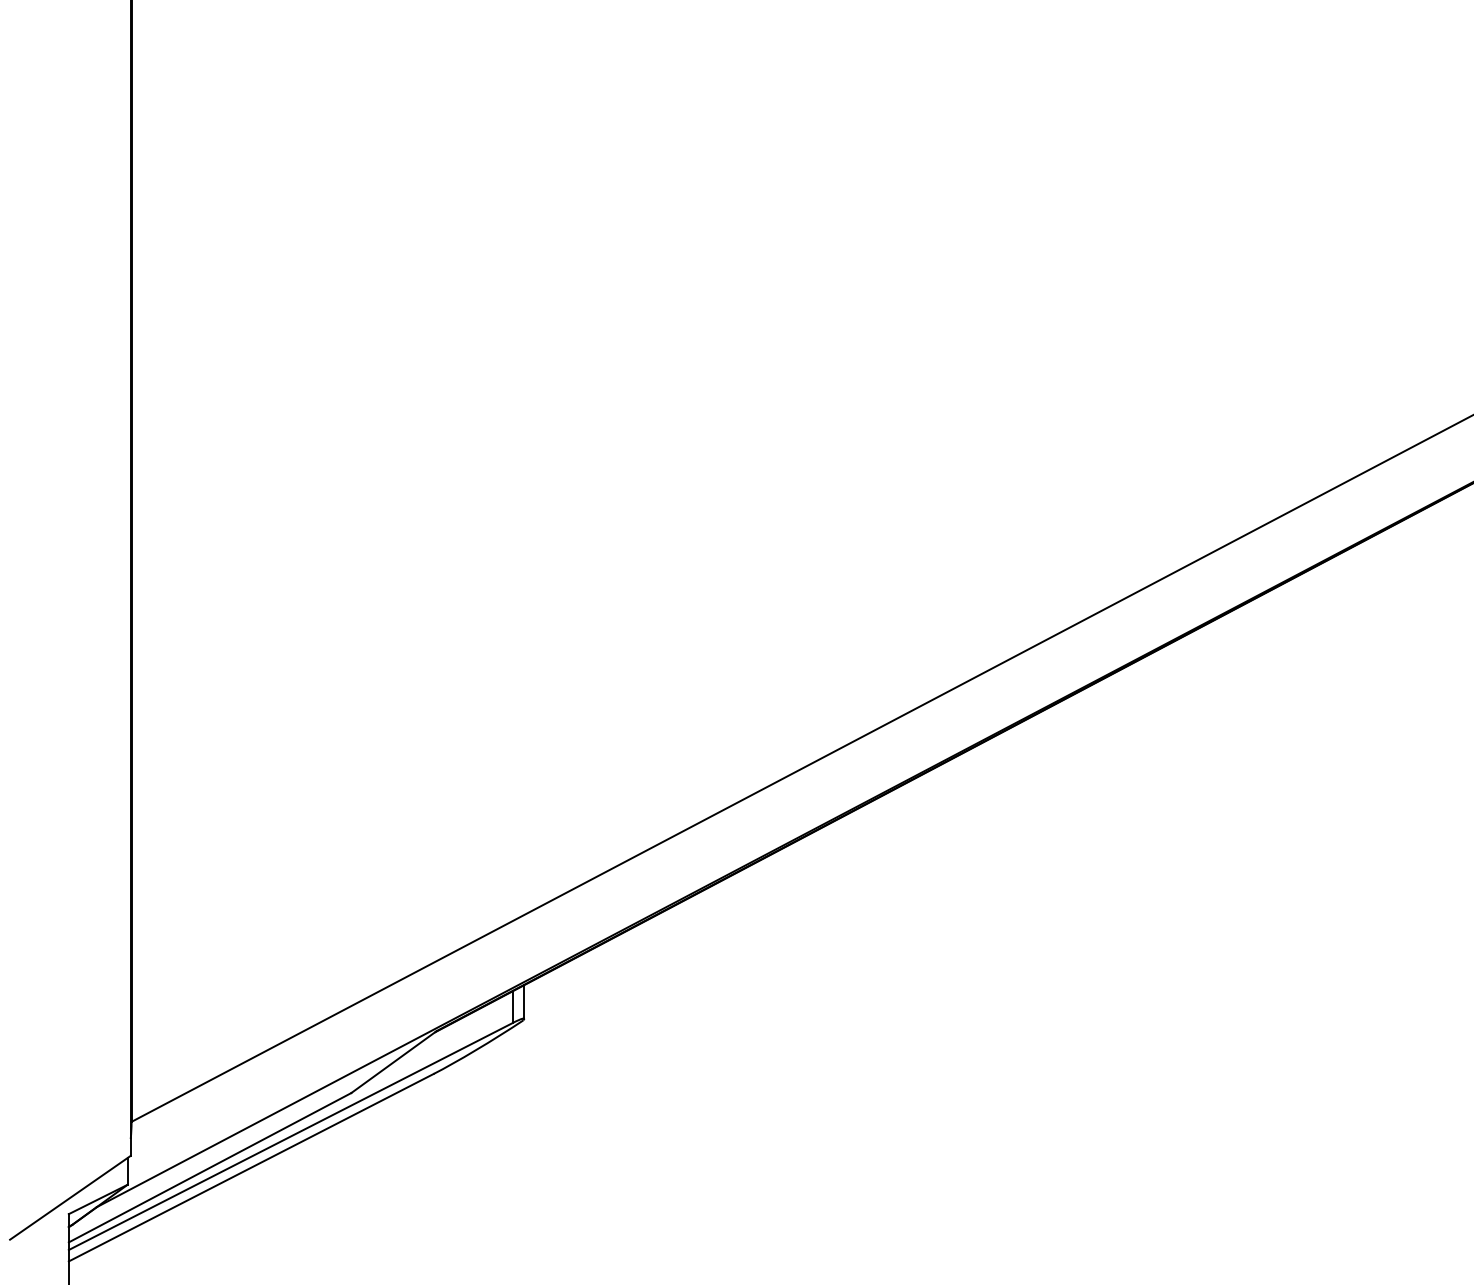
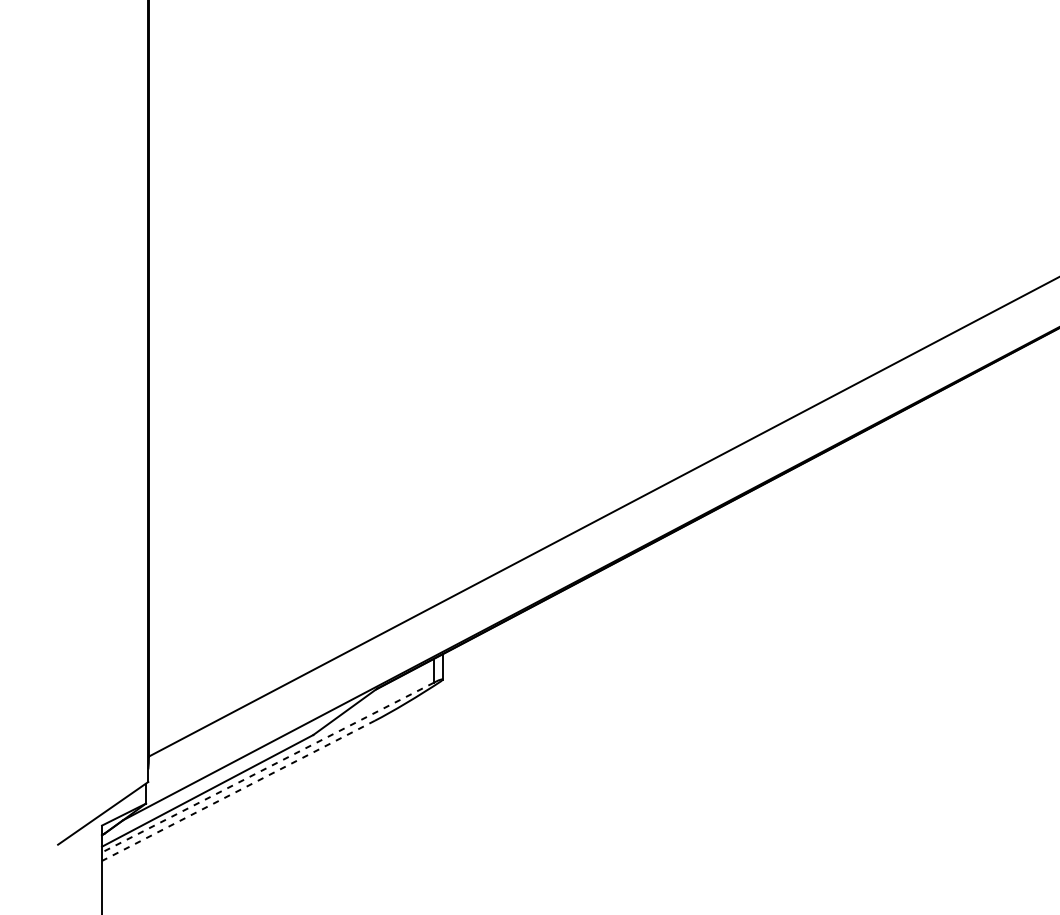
line: (290, 1136) -> (267, 767), solid -> dashed
line: (250, 1167) -> (237, 790), solid -> dashed

